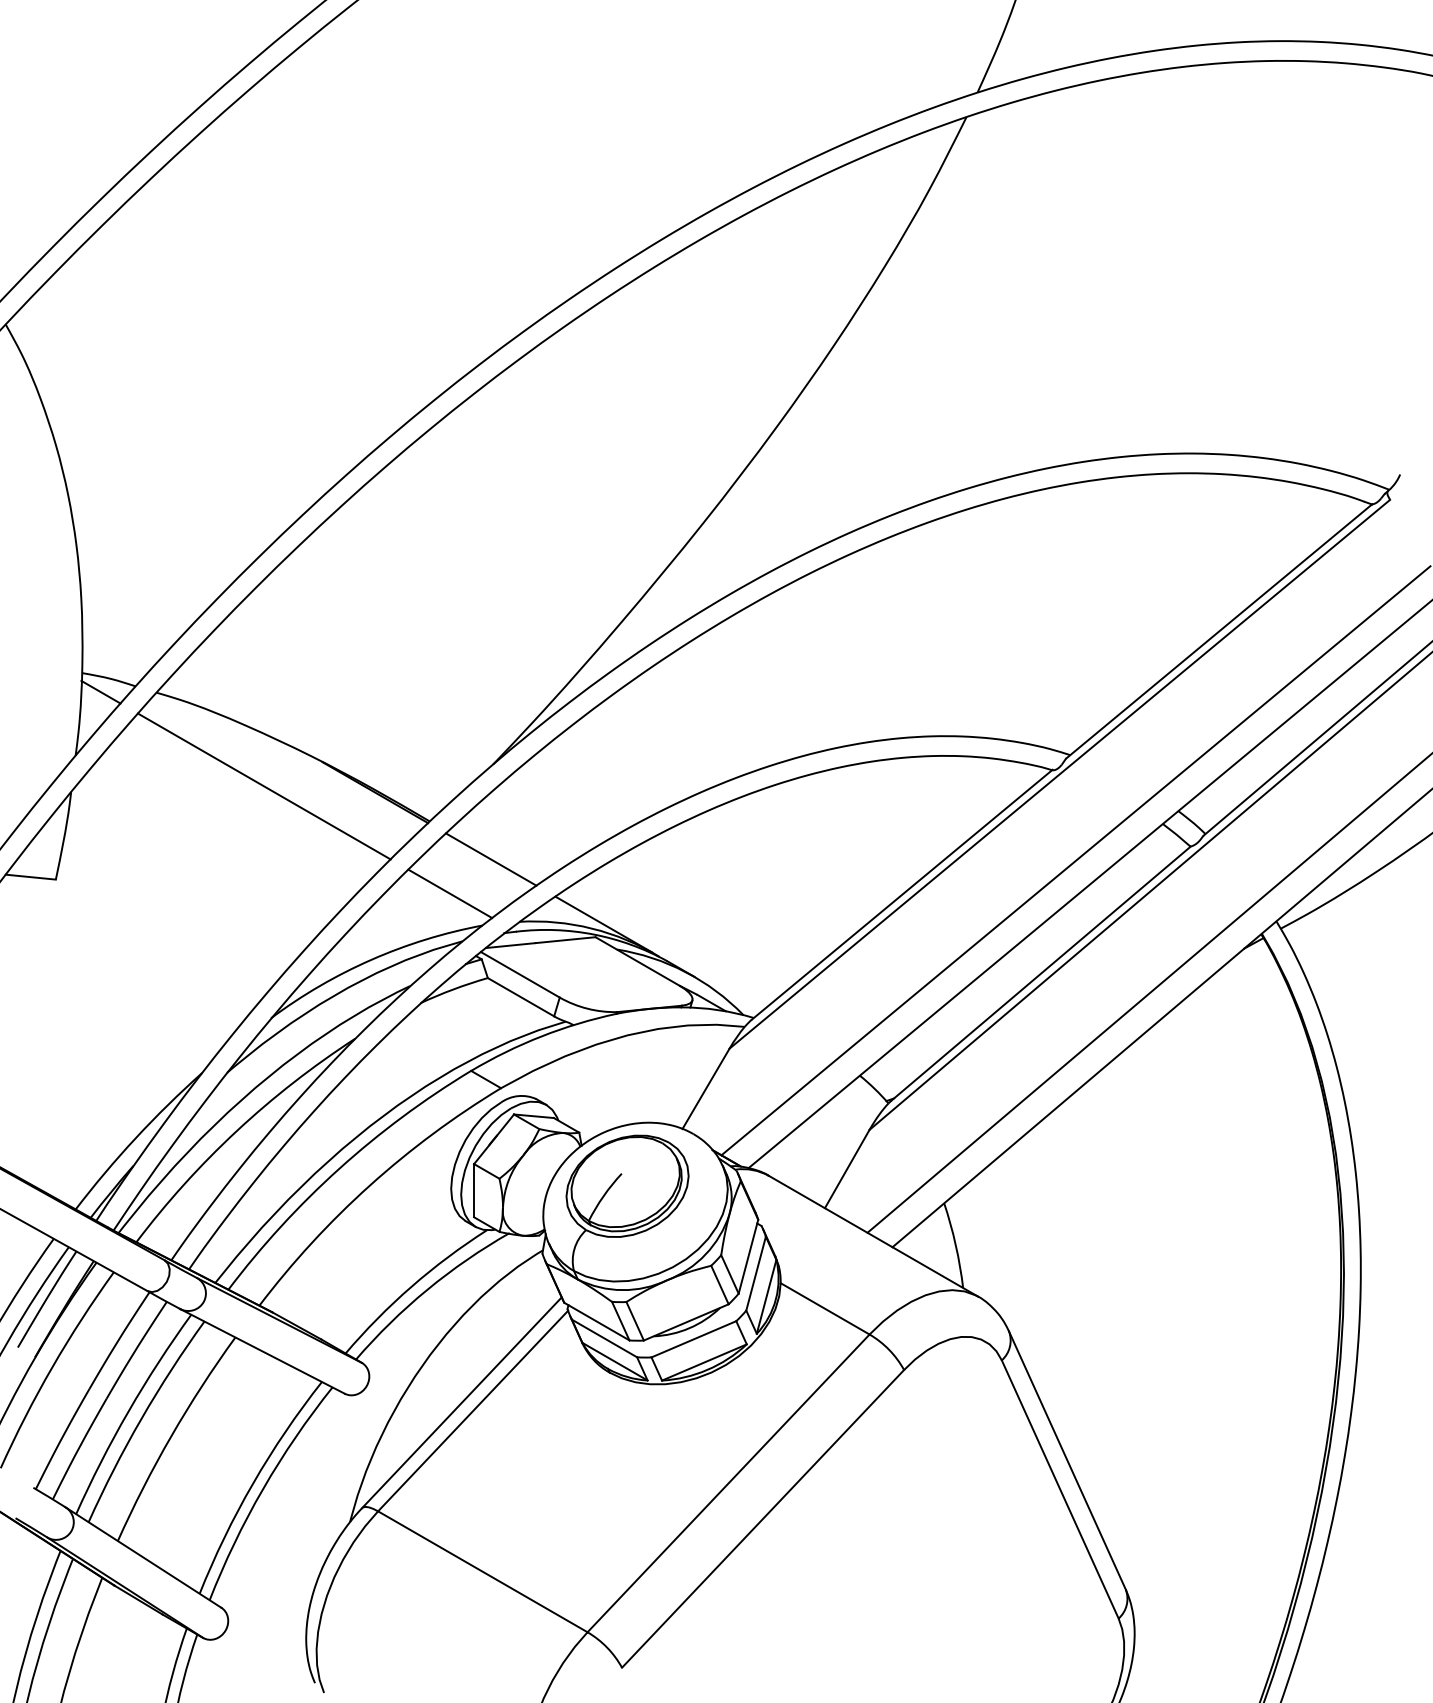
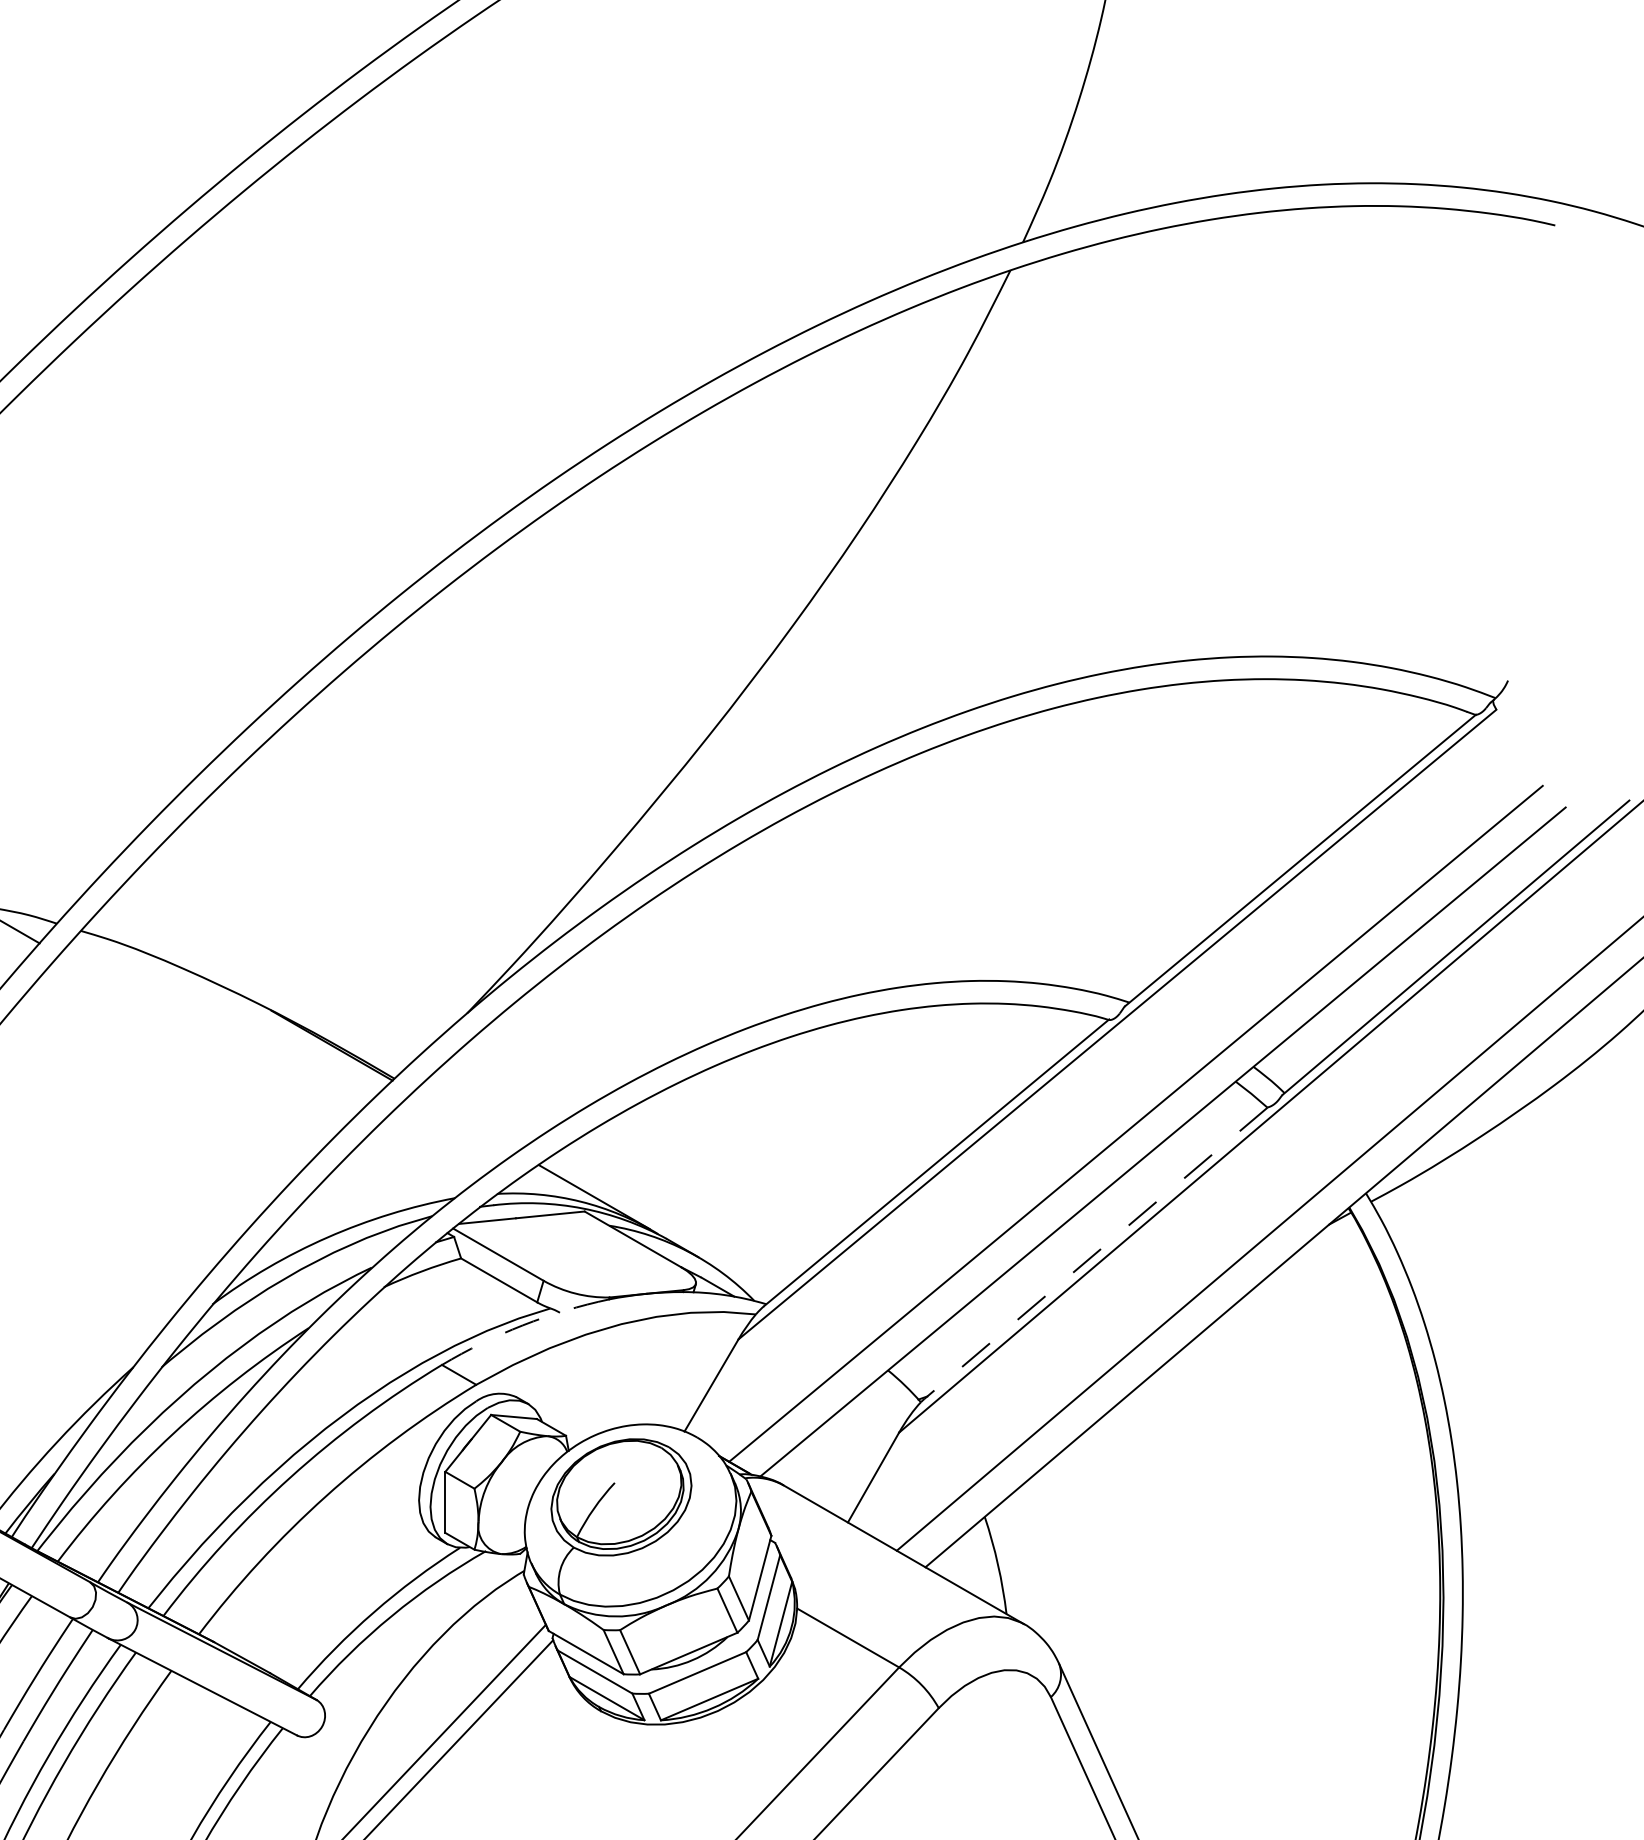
line: (263, 786) -> (203, 1038), removed
line: (491, 859) -> (465, 1122), removed
line: (450, 893) -> (418, 1161), removed
line: (1040, 973) -> (1095, 1253), solid -> dashed
arc: (541, 1036) -> (522, 1325), solid -> dashed

